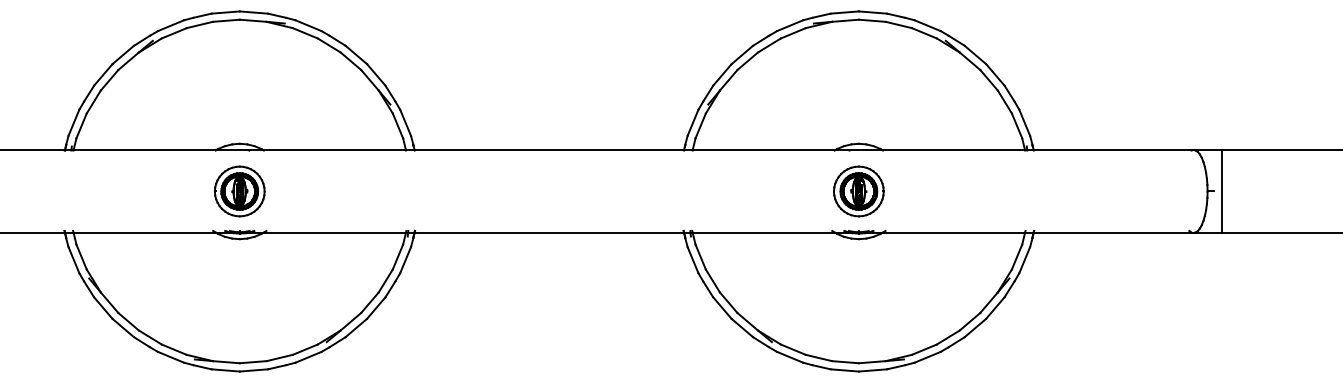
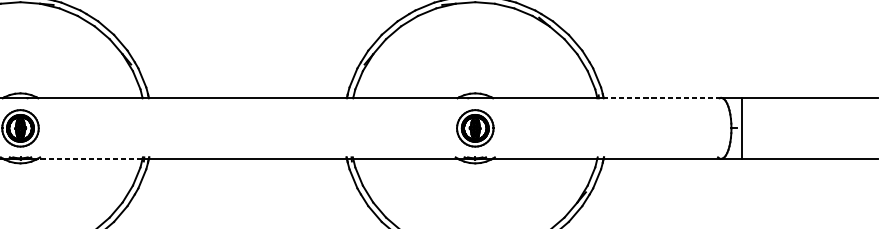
line: (1113, 150) -> (662, 98), solid -> dashed
line: (334, 232) -> (90, 158), solid -> dashed

